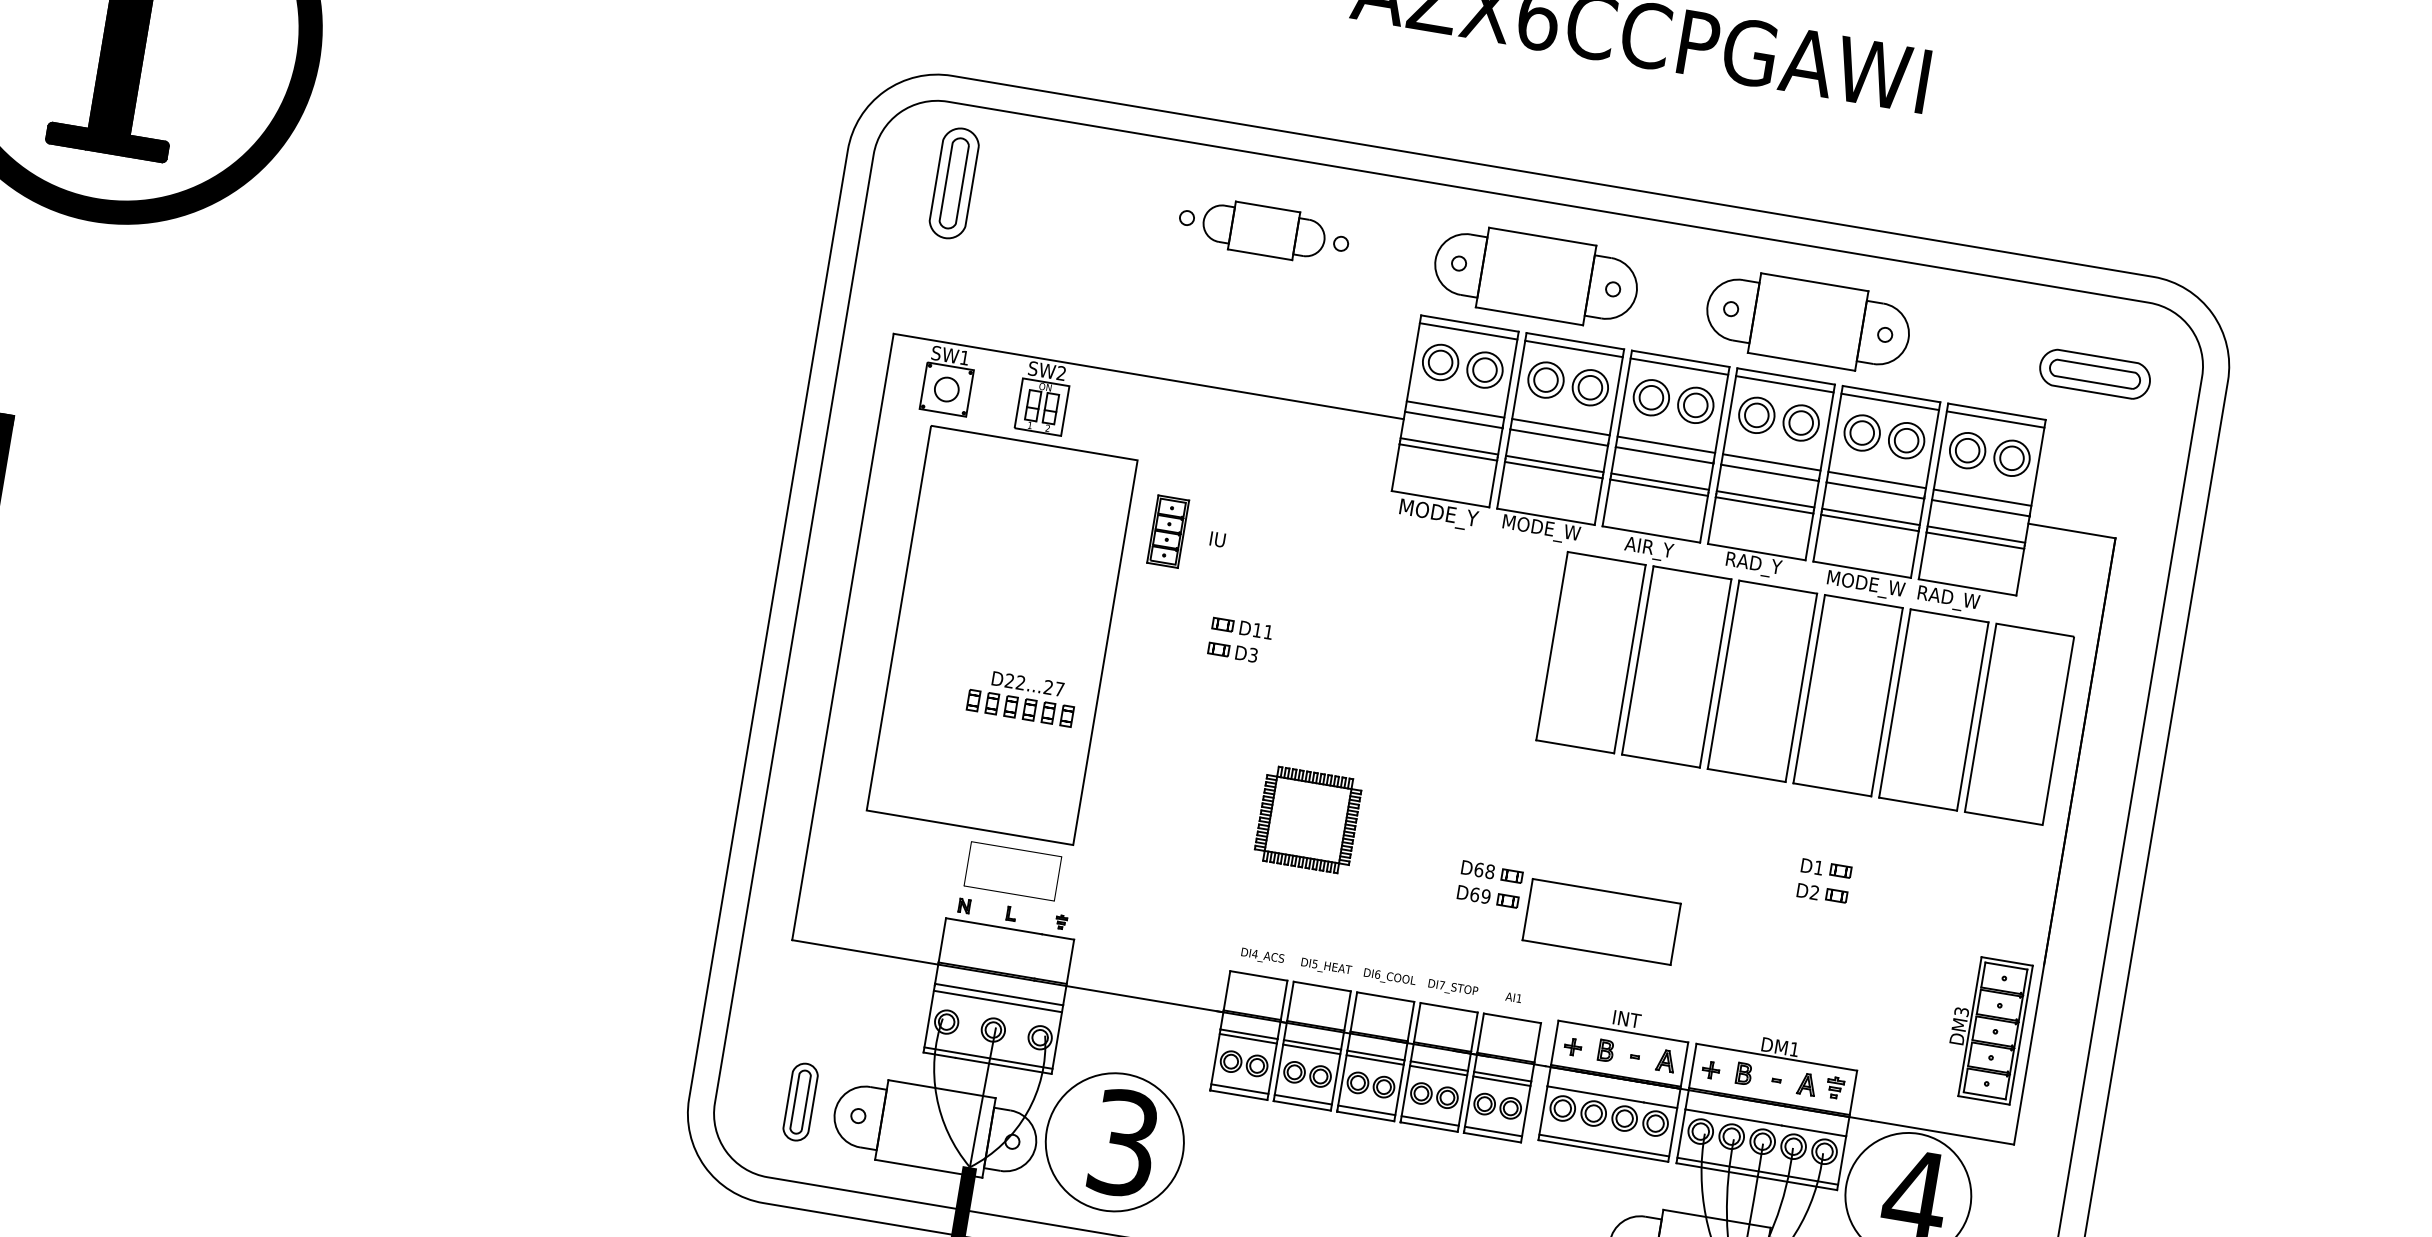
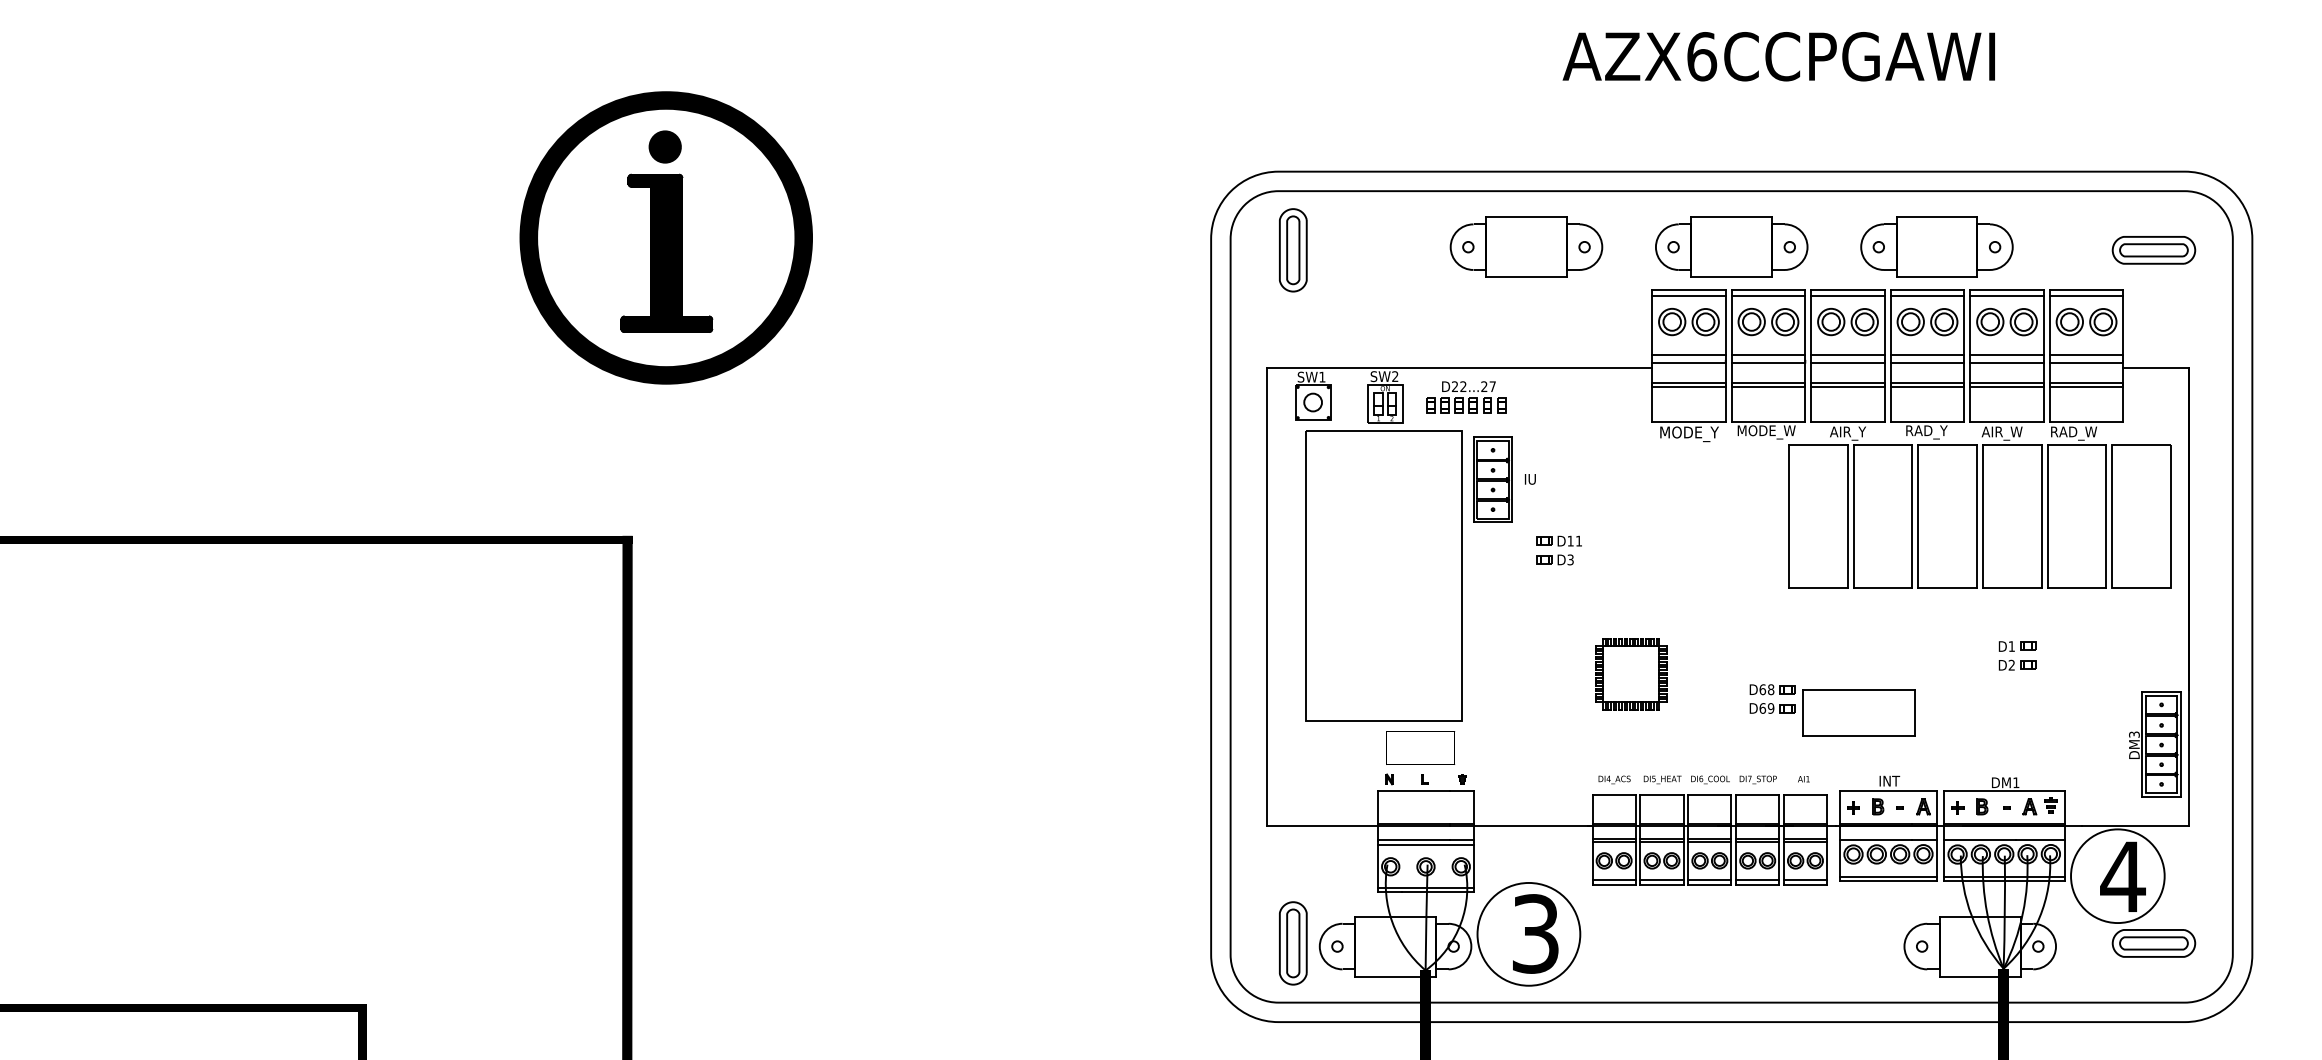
part: (1264, 230) -> (1526, 246), size x1.67
part: (1167, 531) -> (1492, 479), size x1.67
text: (1864, 585) -> (2010, 433), MODE_W -> AIR_W
part: (1022, 697) -> (1466, 397), moved
part: (800, 1102) -> (1293, 943), size x1.43

